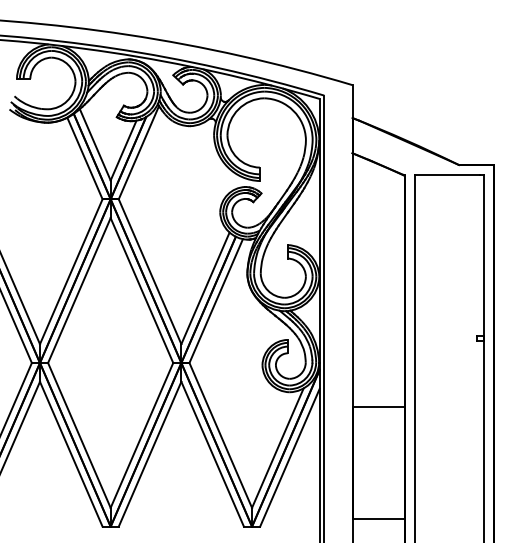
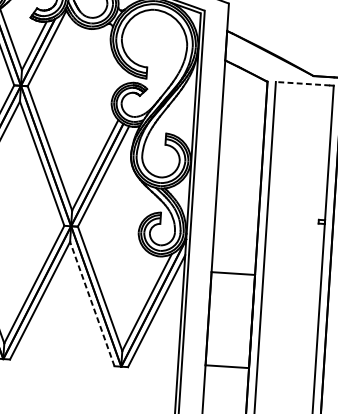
line: (446, 175) -> (302, 84), solid -> dashed
line: (212, 454) -> (92, 304), solid -> dashed

